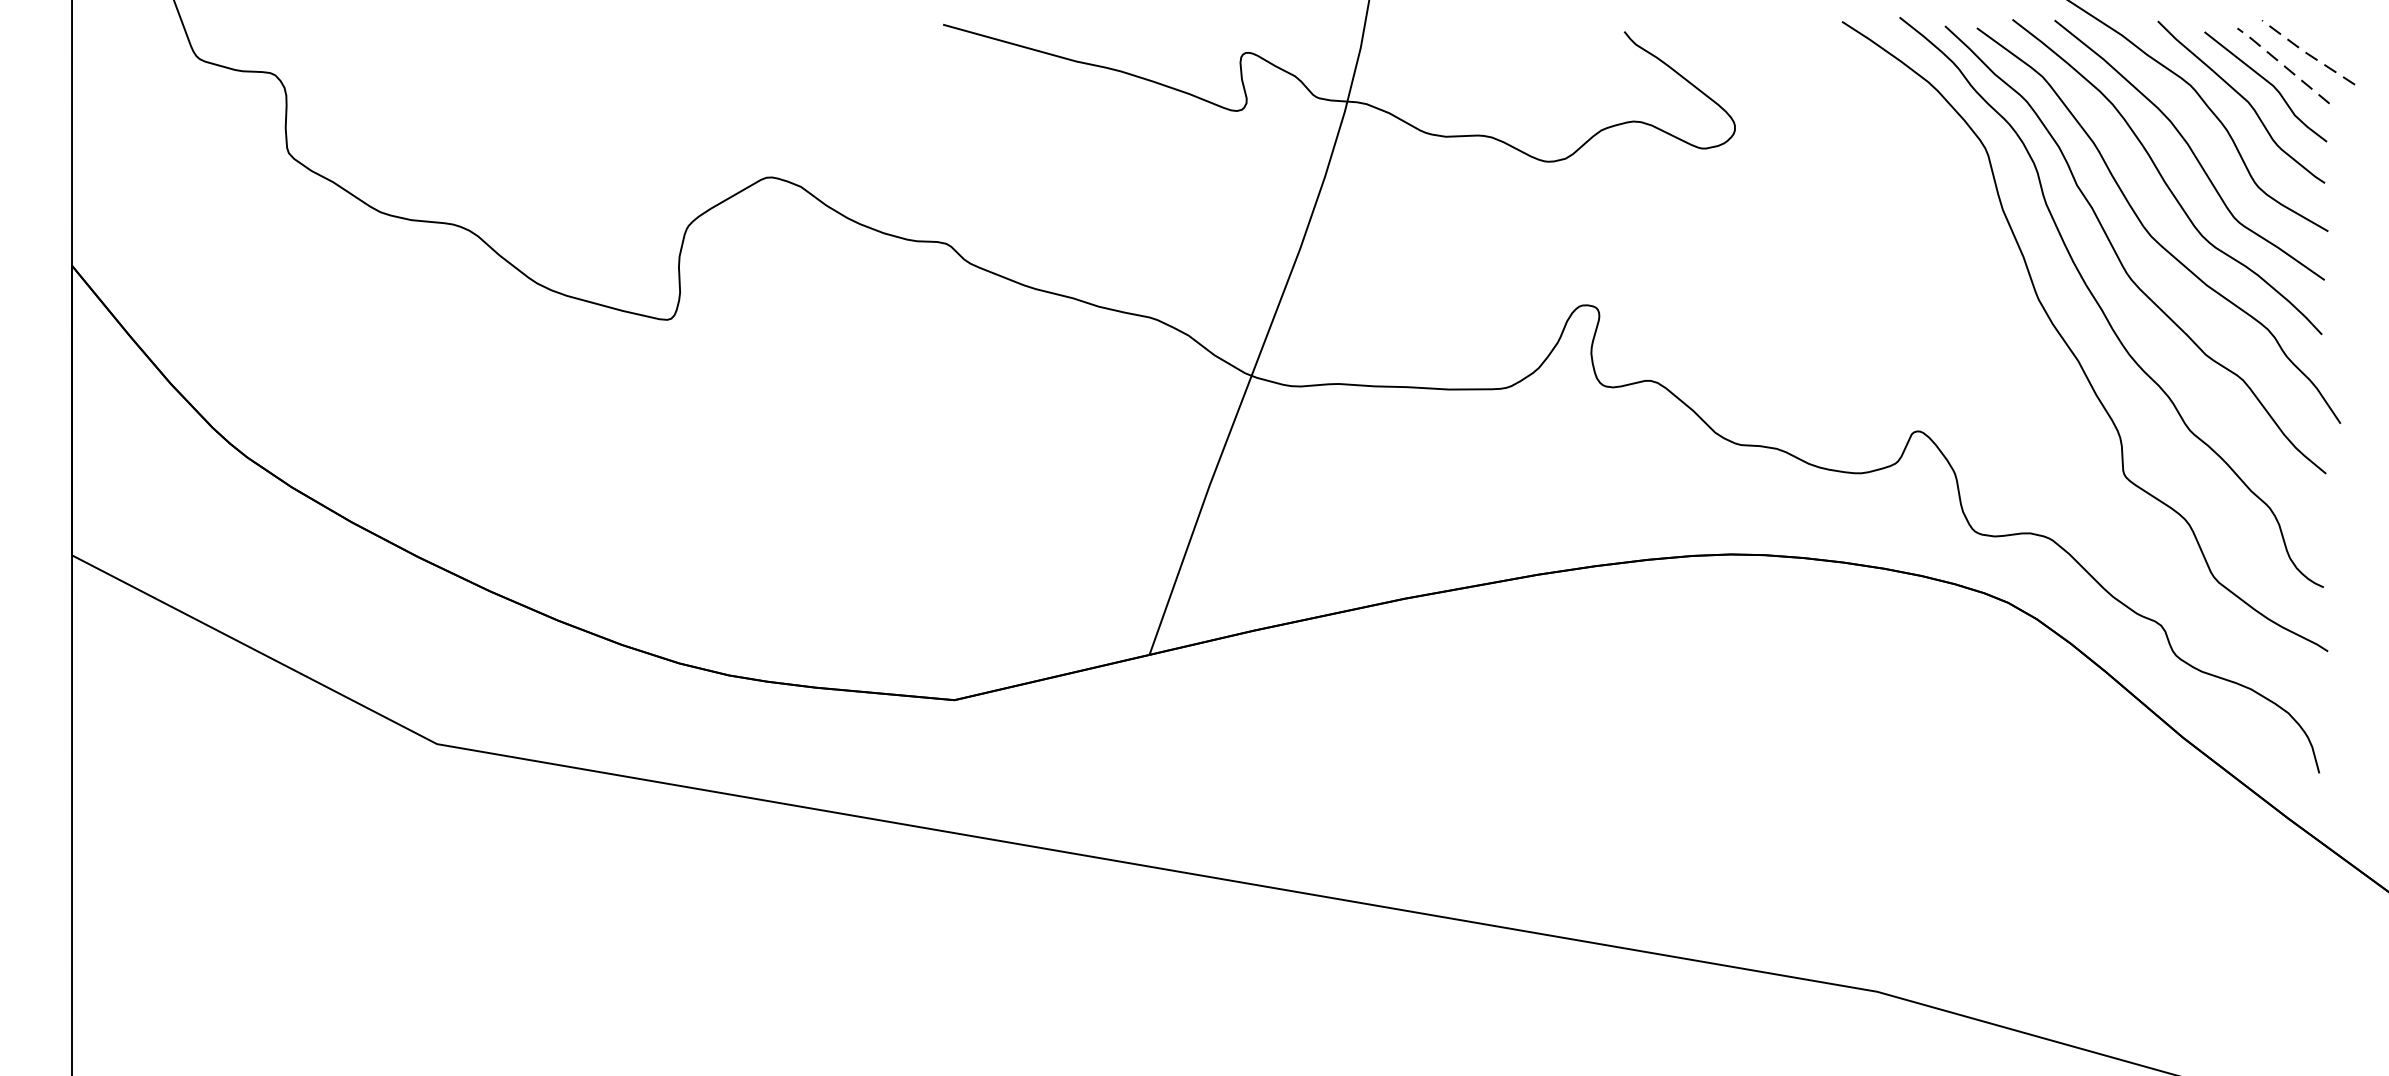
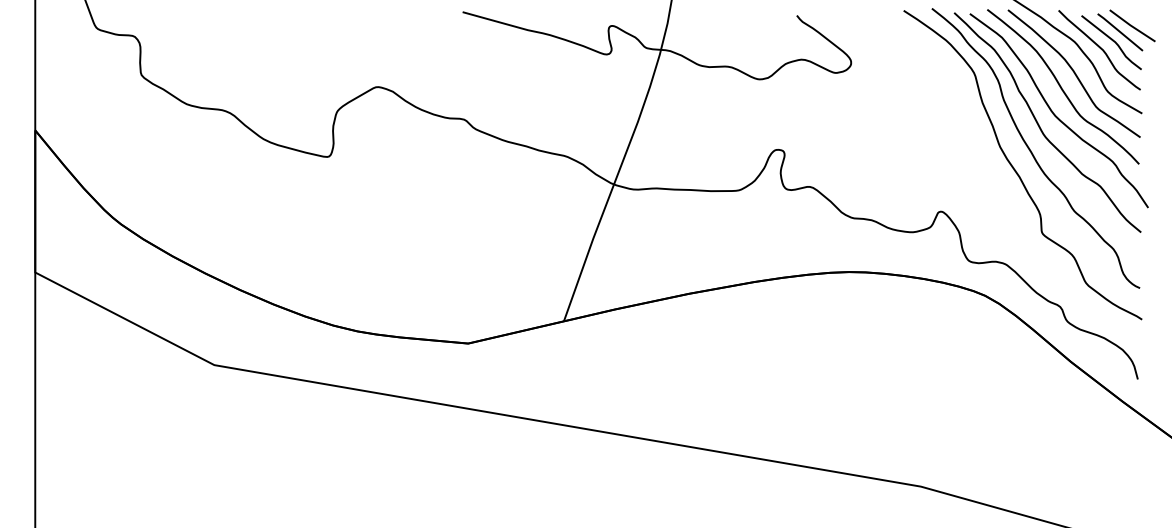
line: (2306, 51) -> (1131, 25), dashed -> solid
line: (2281, 64) -> (1119, 31), dashed -> solid

